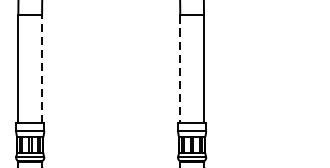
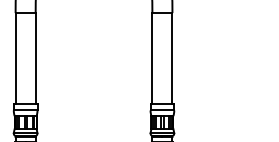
line: (41, 69) -> (35, 58), dashed -> solid
line: (180, 69) -> (152, 58), dashed -> solid

